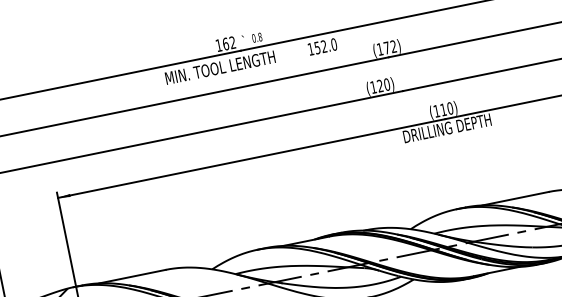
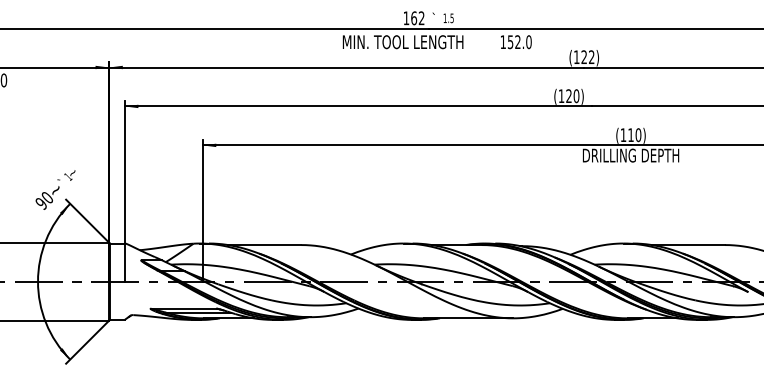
text: (257, 37) -> (448, 18), 0.8 -> 1.5
text: (386, 47) -> (583, 56), (172) -> (122)

